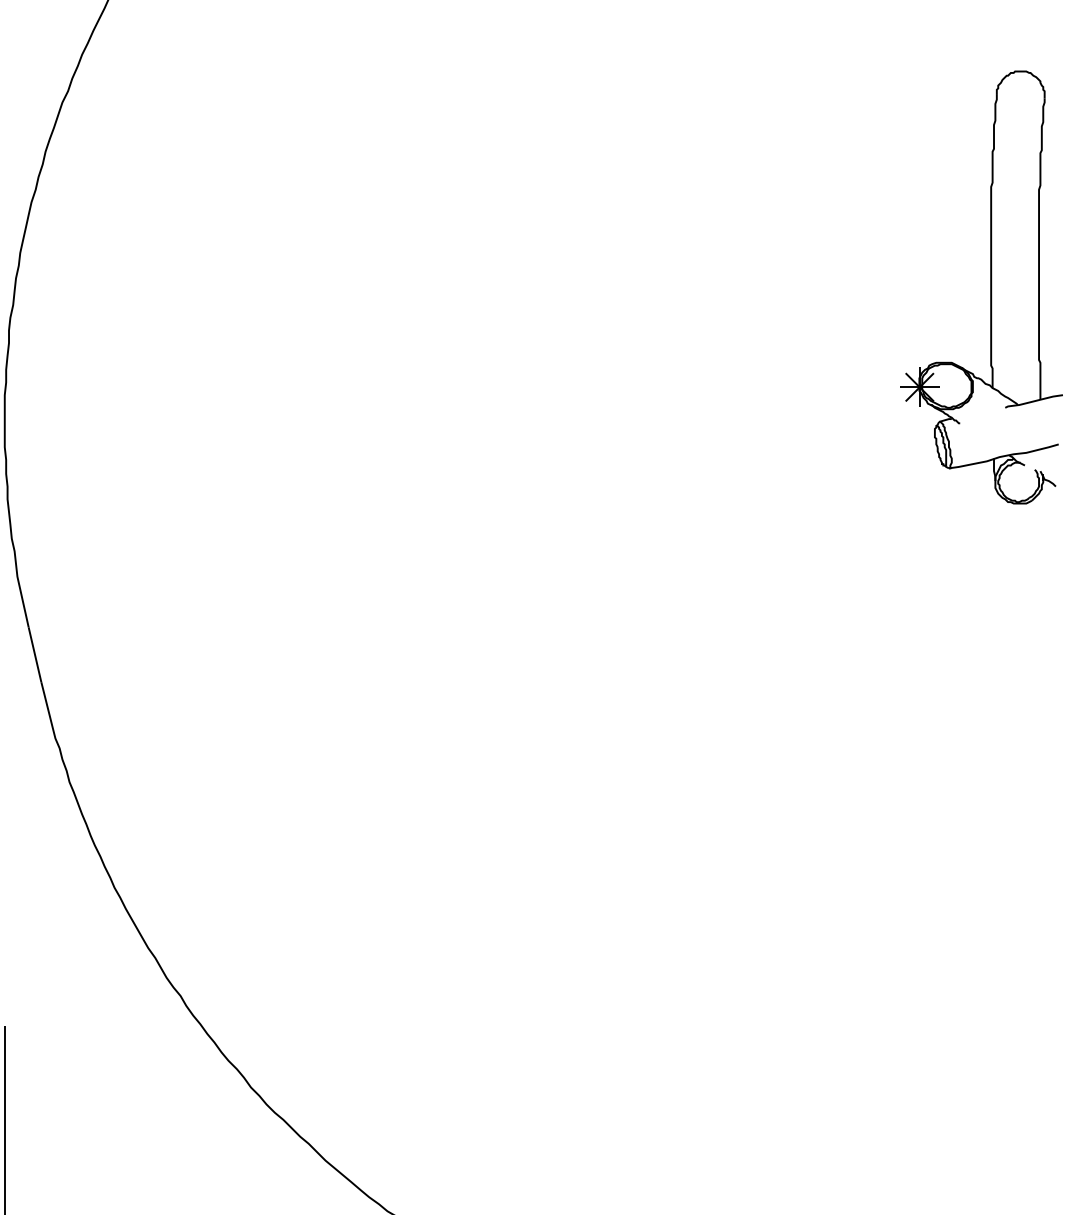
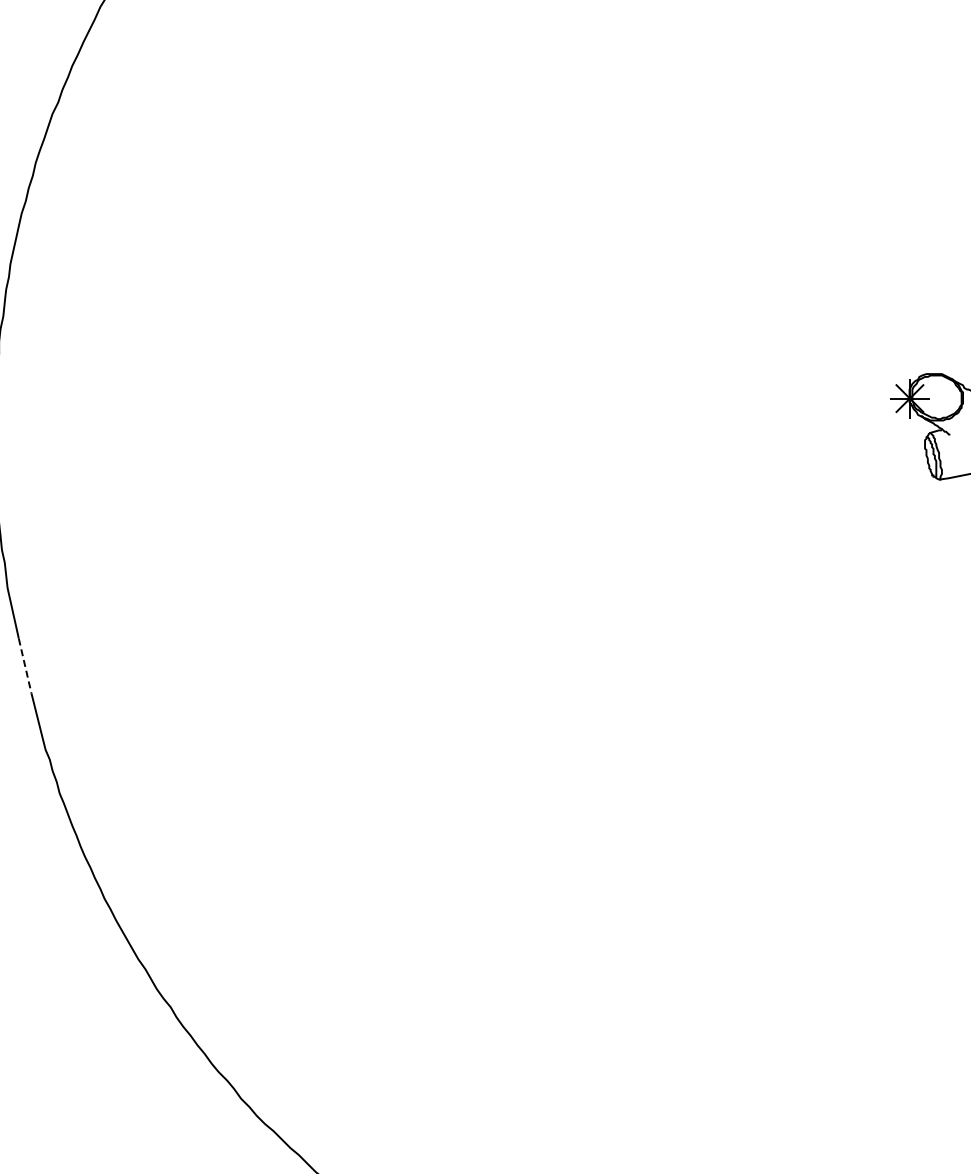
line: (35, 655) -> (25, 666), solid -> dashed

